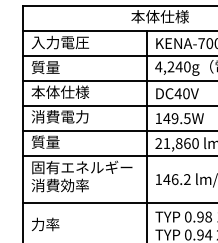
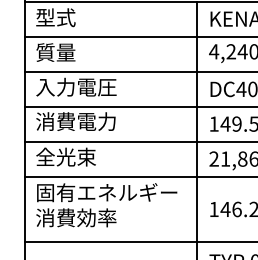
text: (60, 42) -> (76, 17), 入力電圧 -> 型式
text: (60, 91) -> (76, 86), 本体仕様 -> 入力電圧
text: (52, 141) -> (65, 156), 質量 -> 全光束

